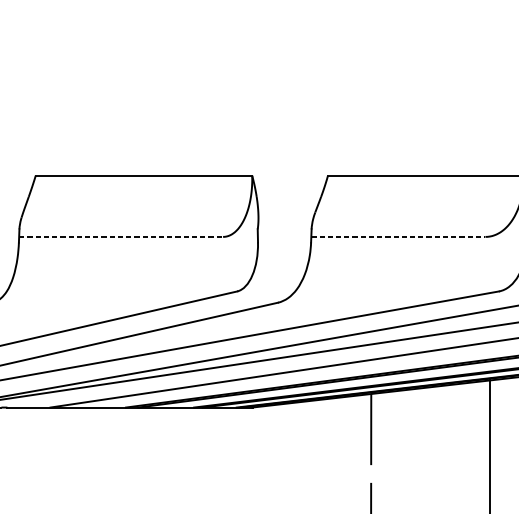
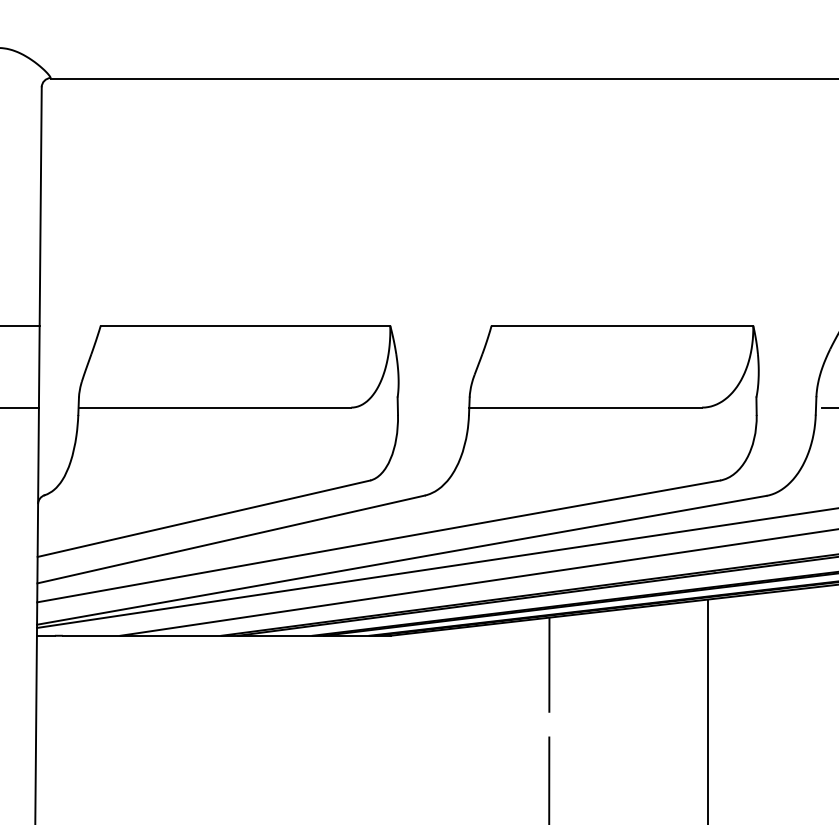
line: (121, 236) -> (215, 407), dashed -> solid
line: (398, 236) -> (586, 407), dashed -> solid

